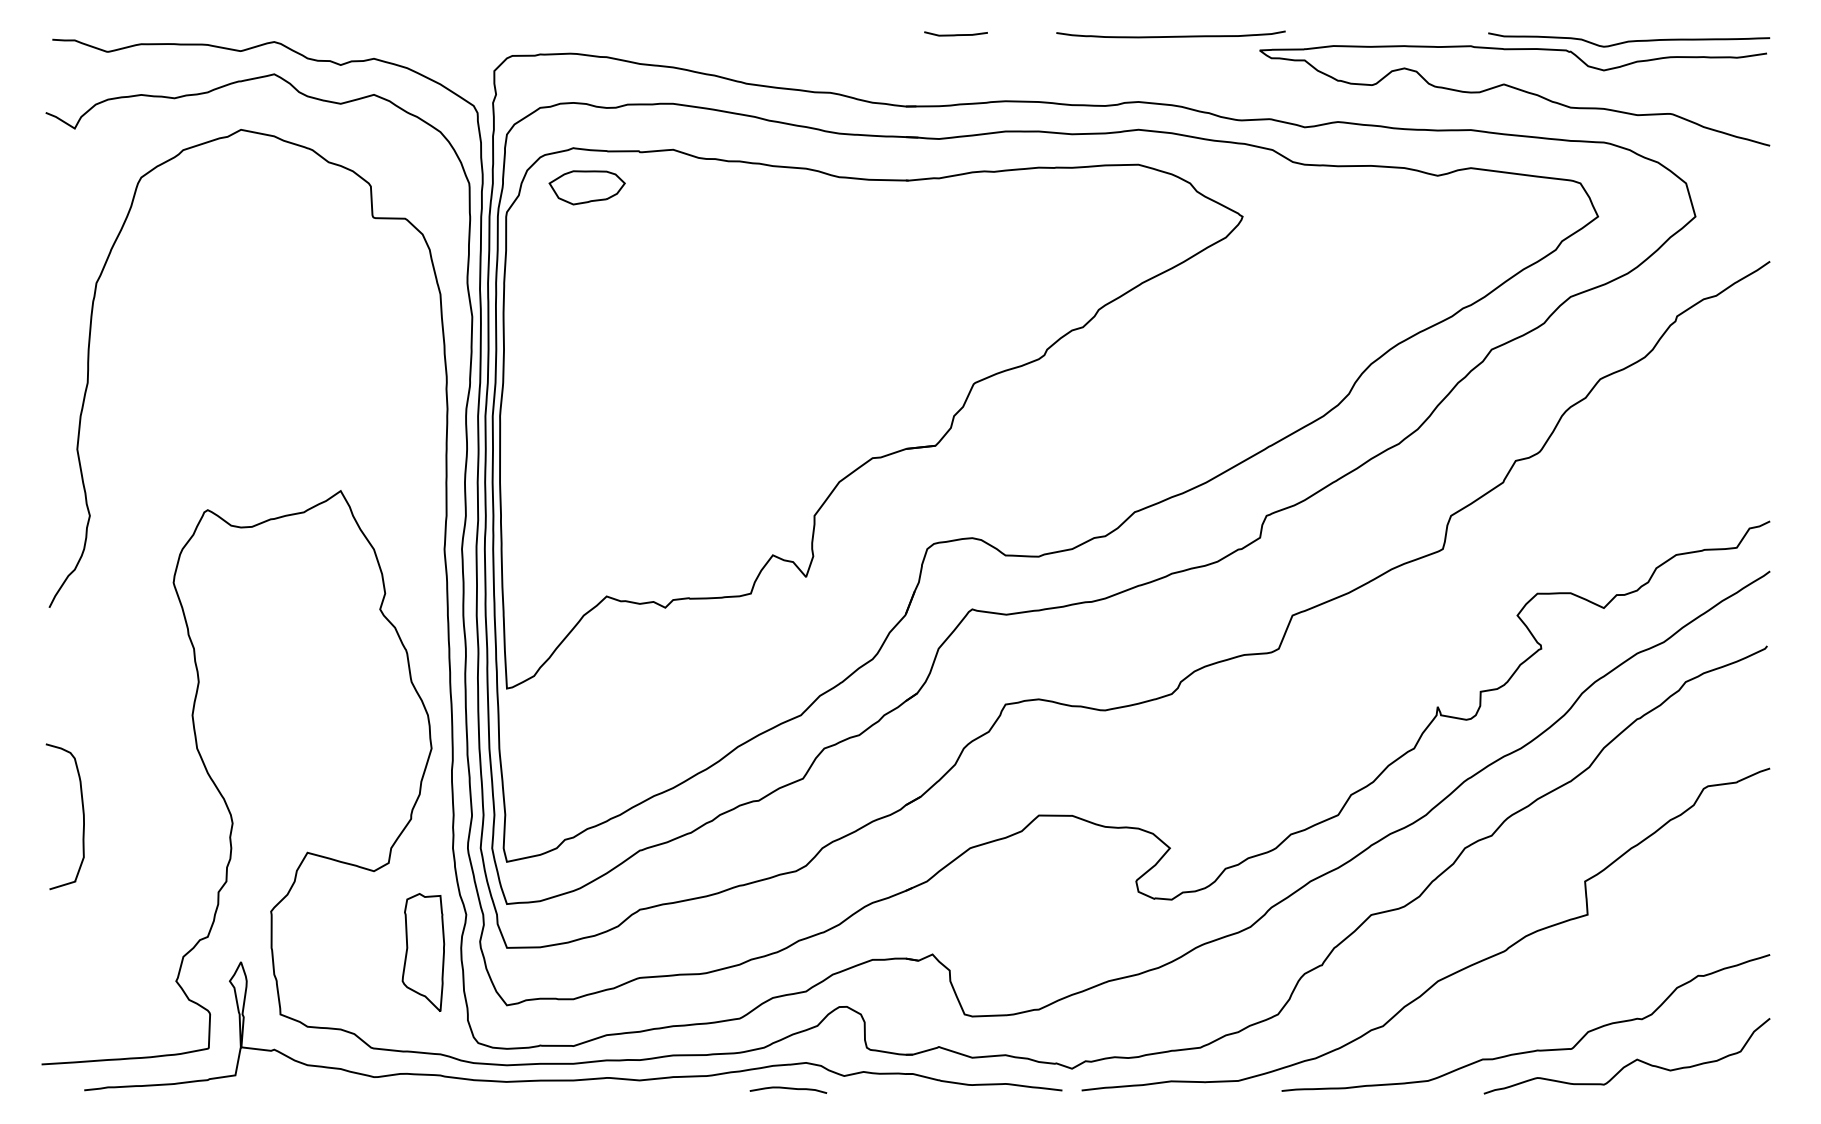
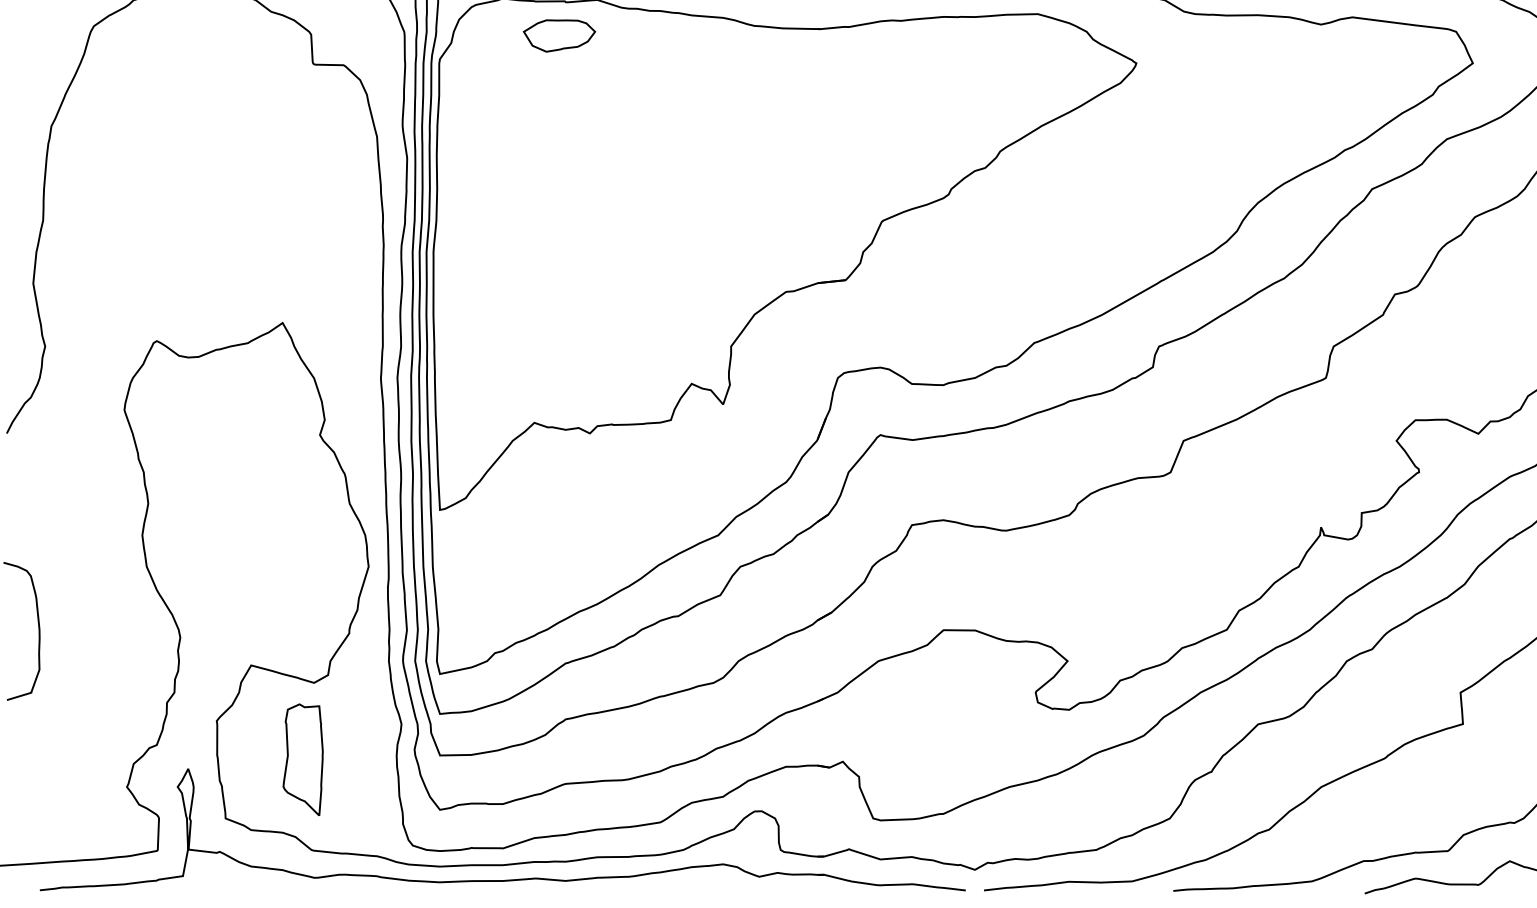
part: (586, 187) -> (558, 35), moved
part: (423, 952) -> (303, 759), moved
curve: (788, 1089) -> (706, 889), removed

